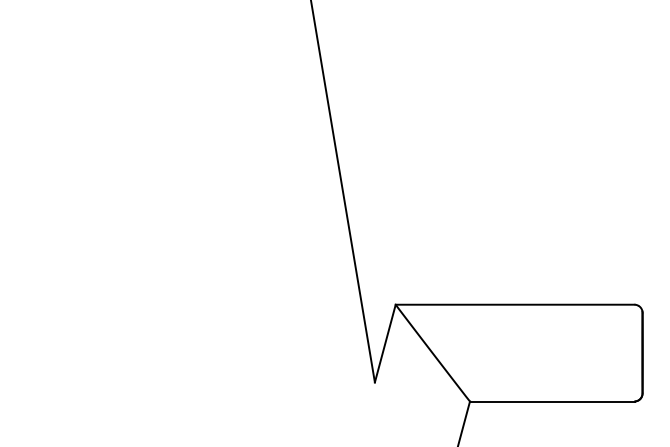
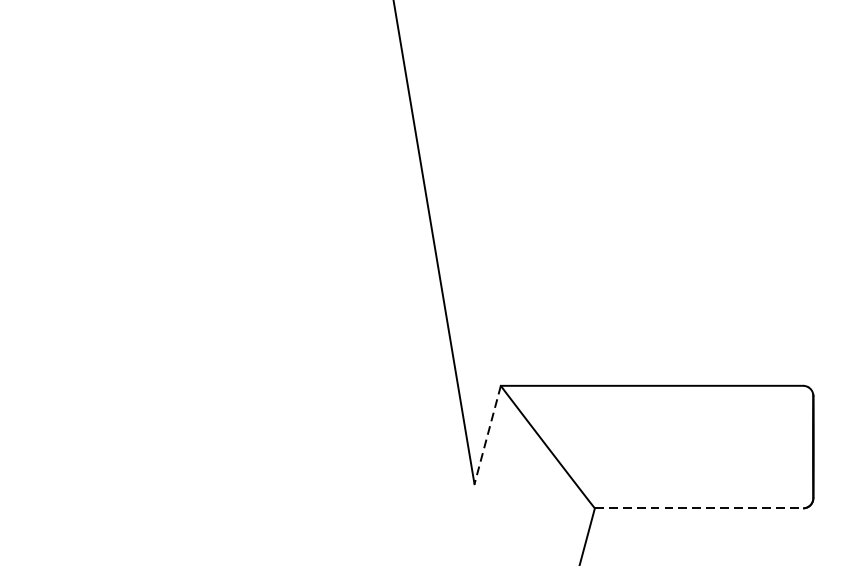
line: (385, 344) -> (487, 436), solid -> dashed
line: (552, 401) -> (699, 508), solid -> dashed

